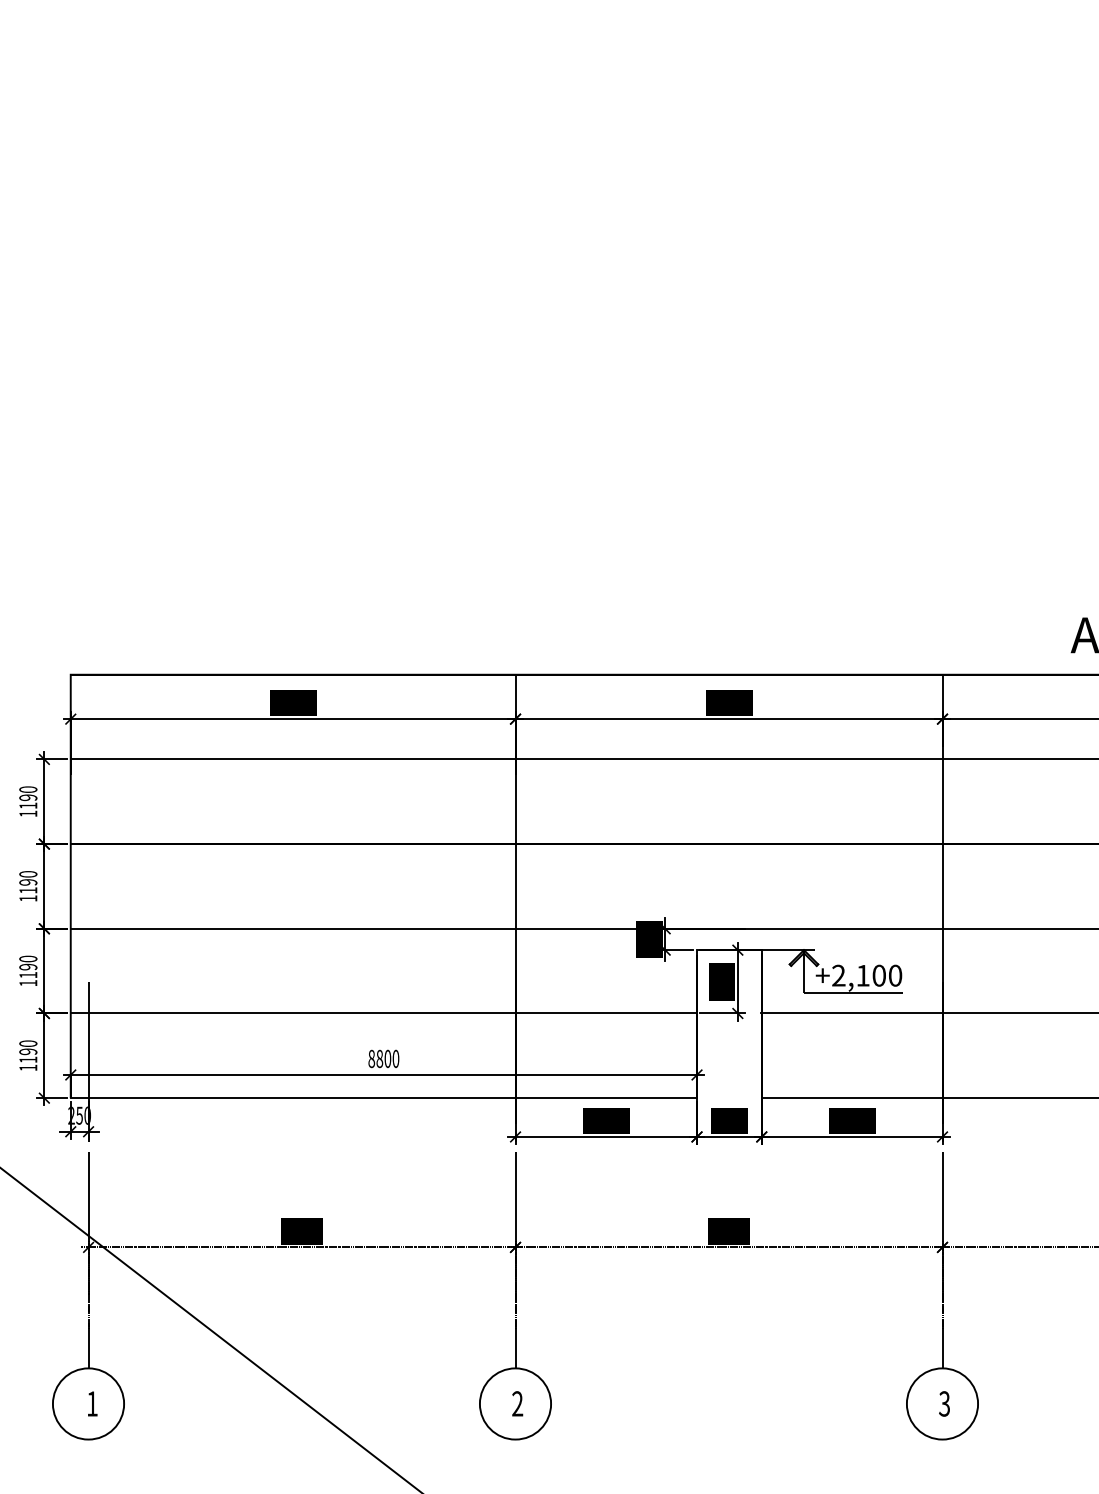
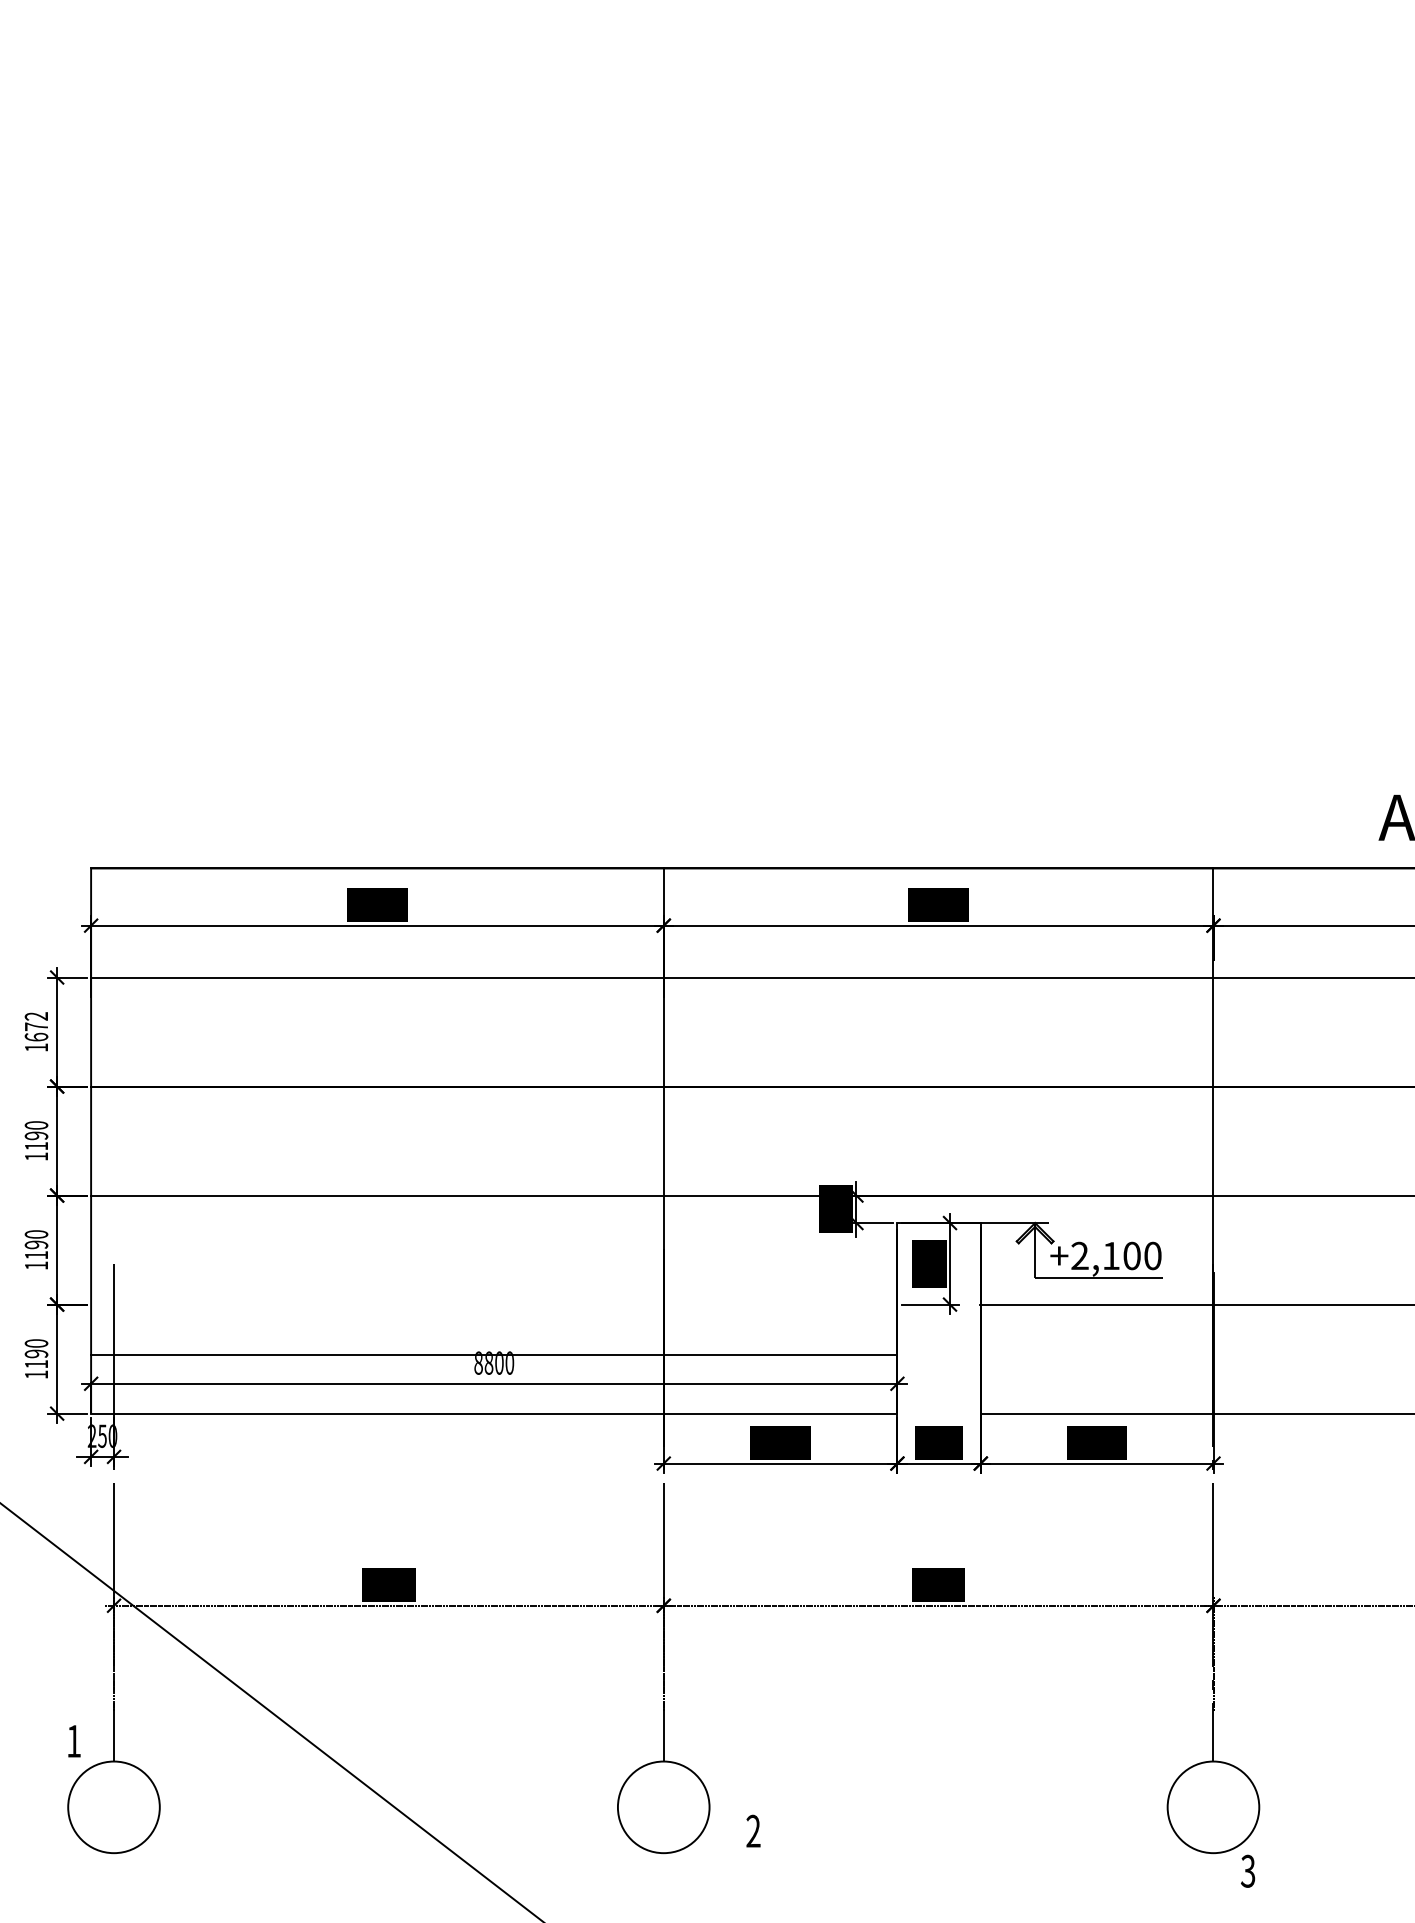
text: (28, 797) -> (36, 1026), 1190 -> 1672
line: (383, 1013) -> (493, 1354), moved
text: (517, 1403) -> (753, 1830), moved
text: (944, 1403) -> (1248, 1870), moved
text: (92, 1404) -> (74, 1741), moved

